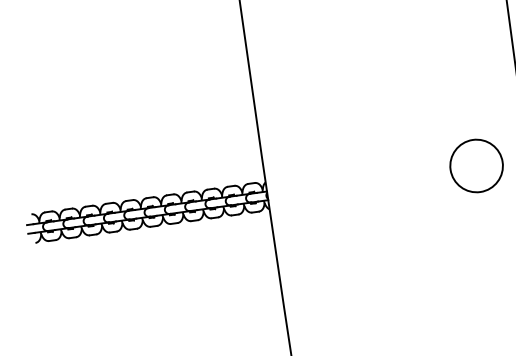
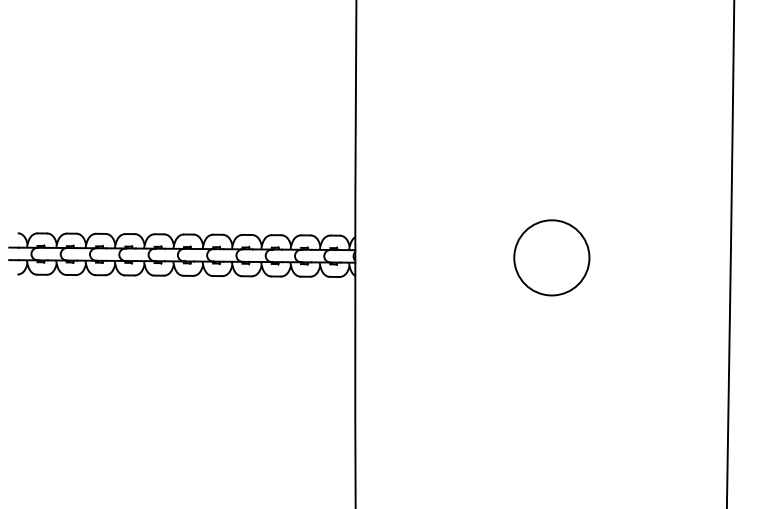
circle: (476, 165) -> (551, 257), moved

